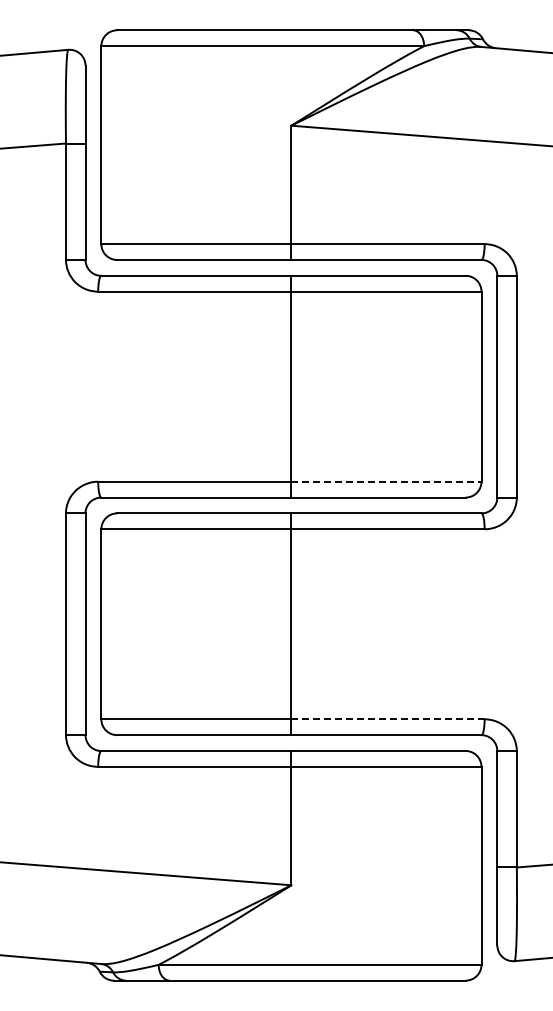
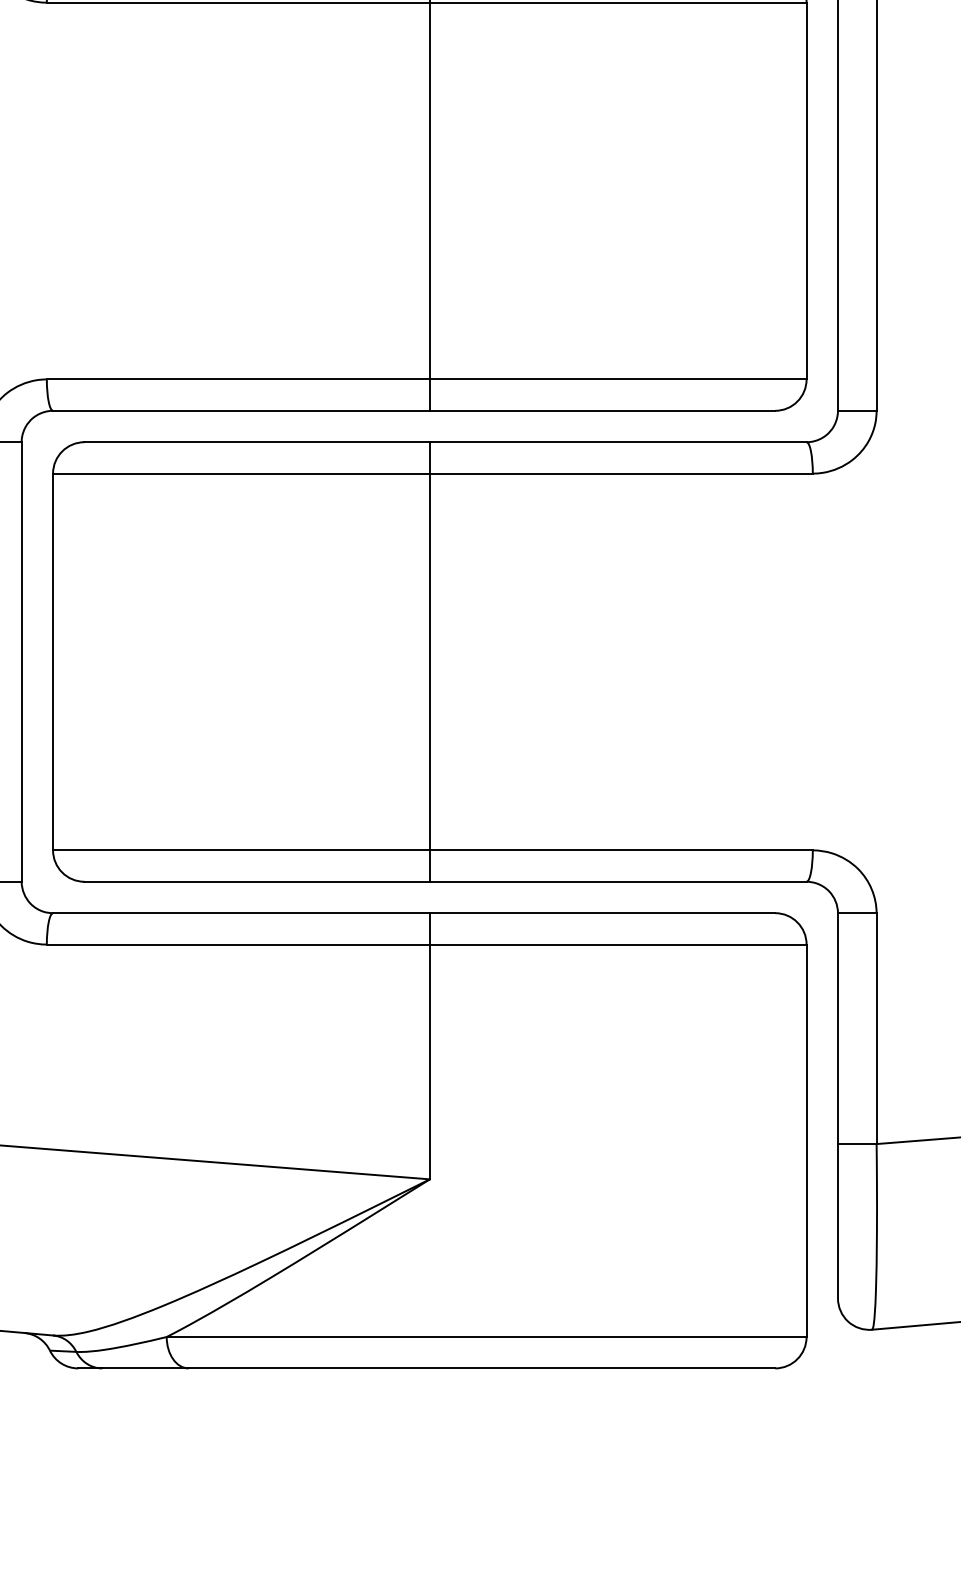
line: (386, 481) -> (618, 378), dashed -> solid
line: (388, 719) -> (622, 850), dashed -> solid

